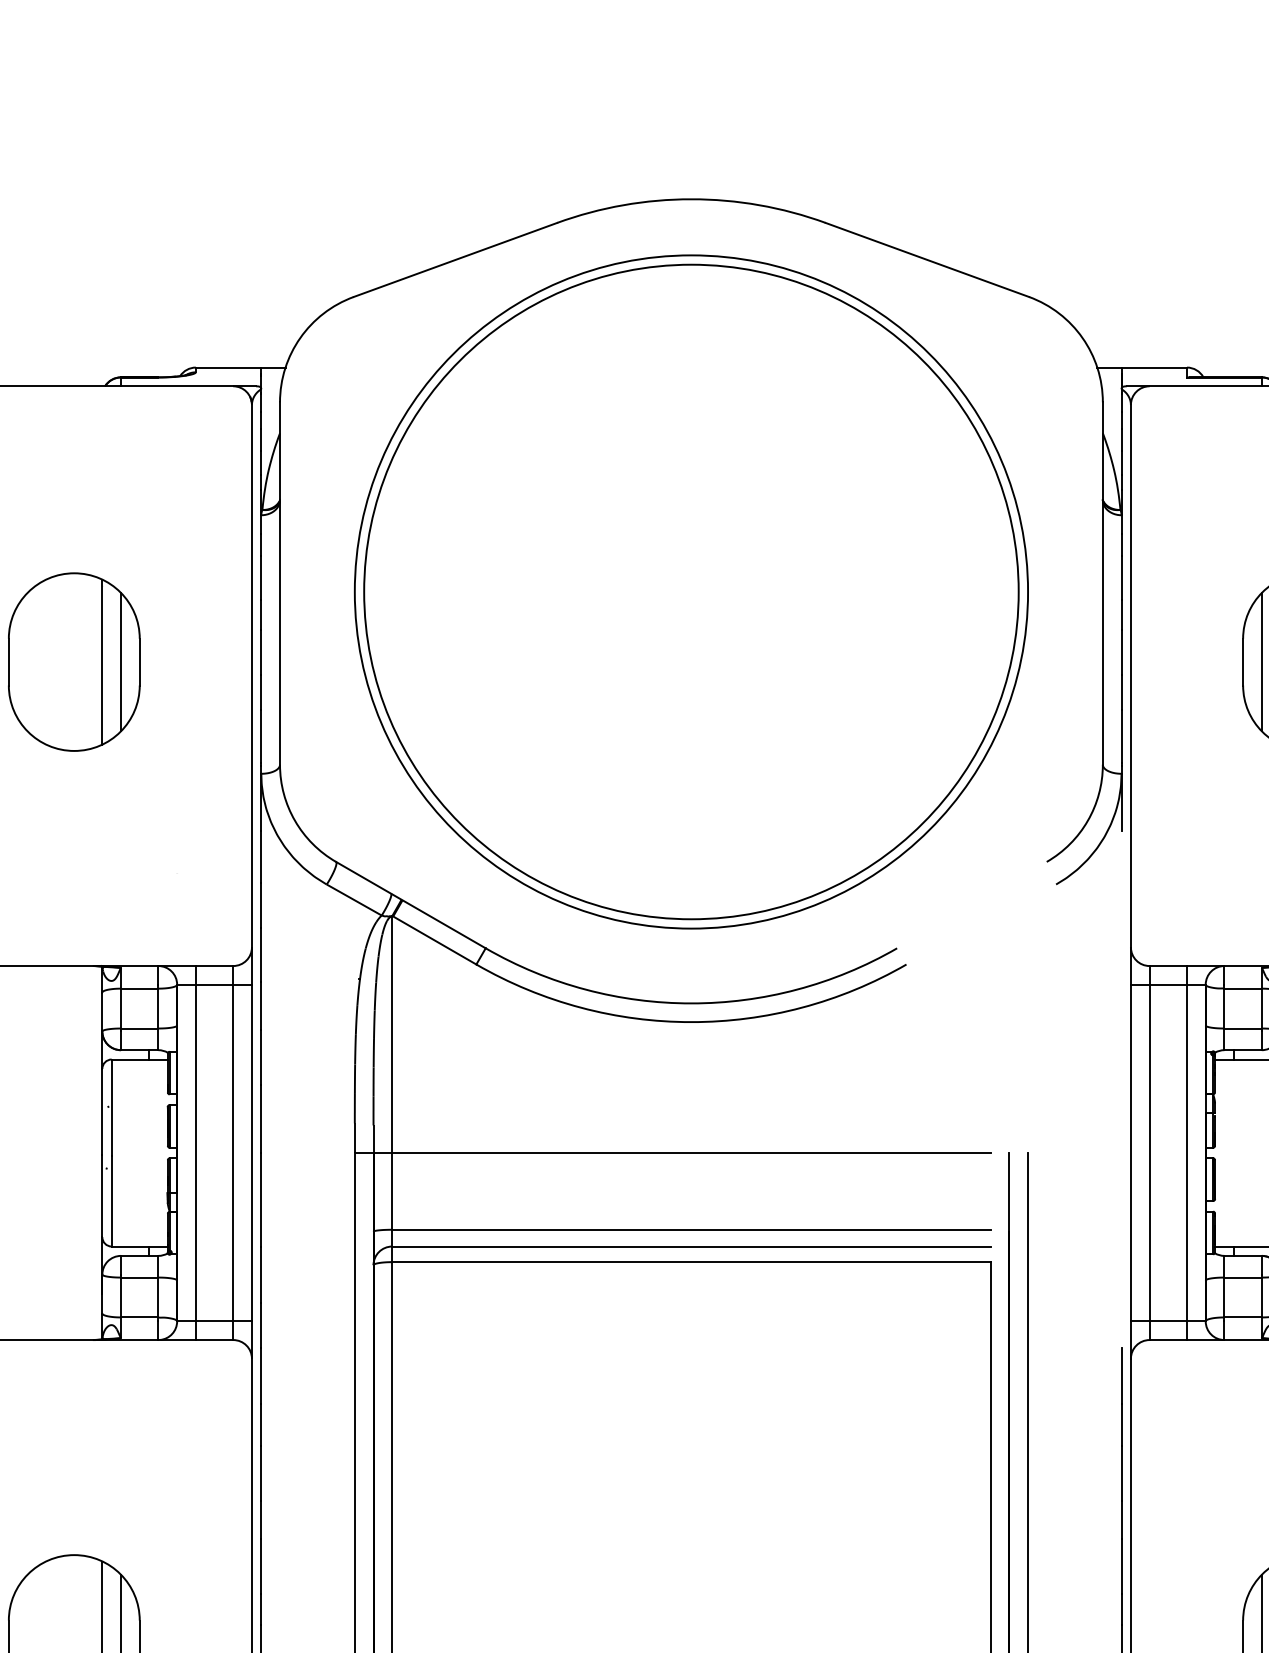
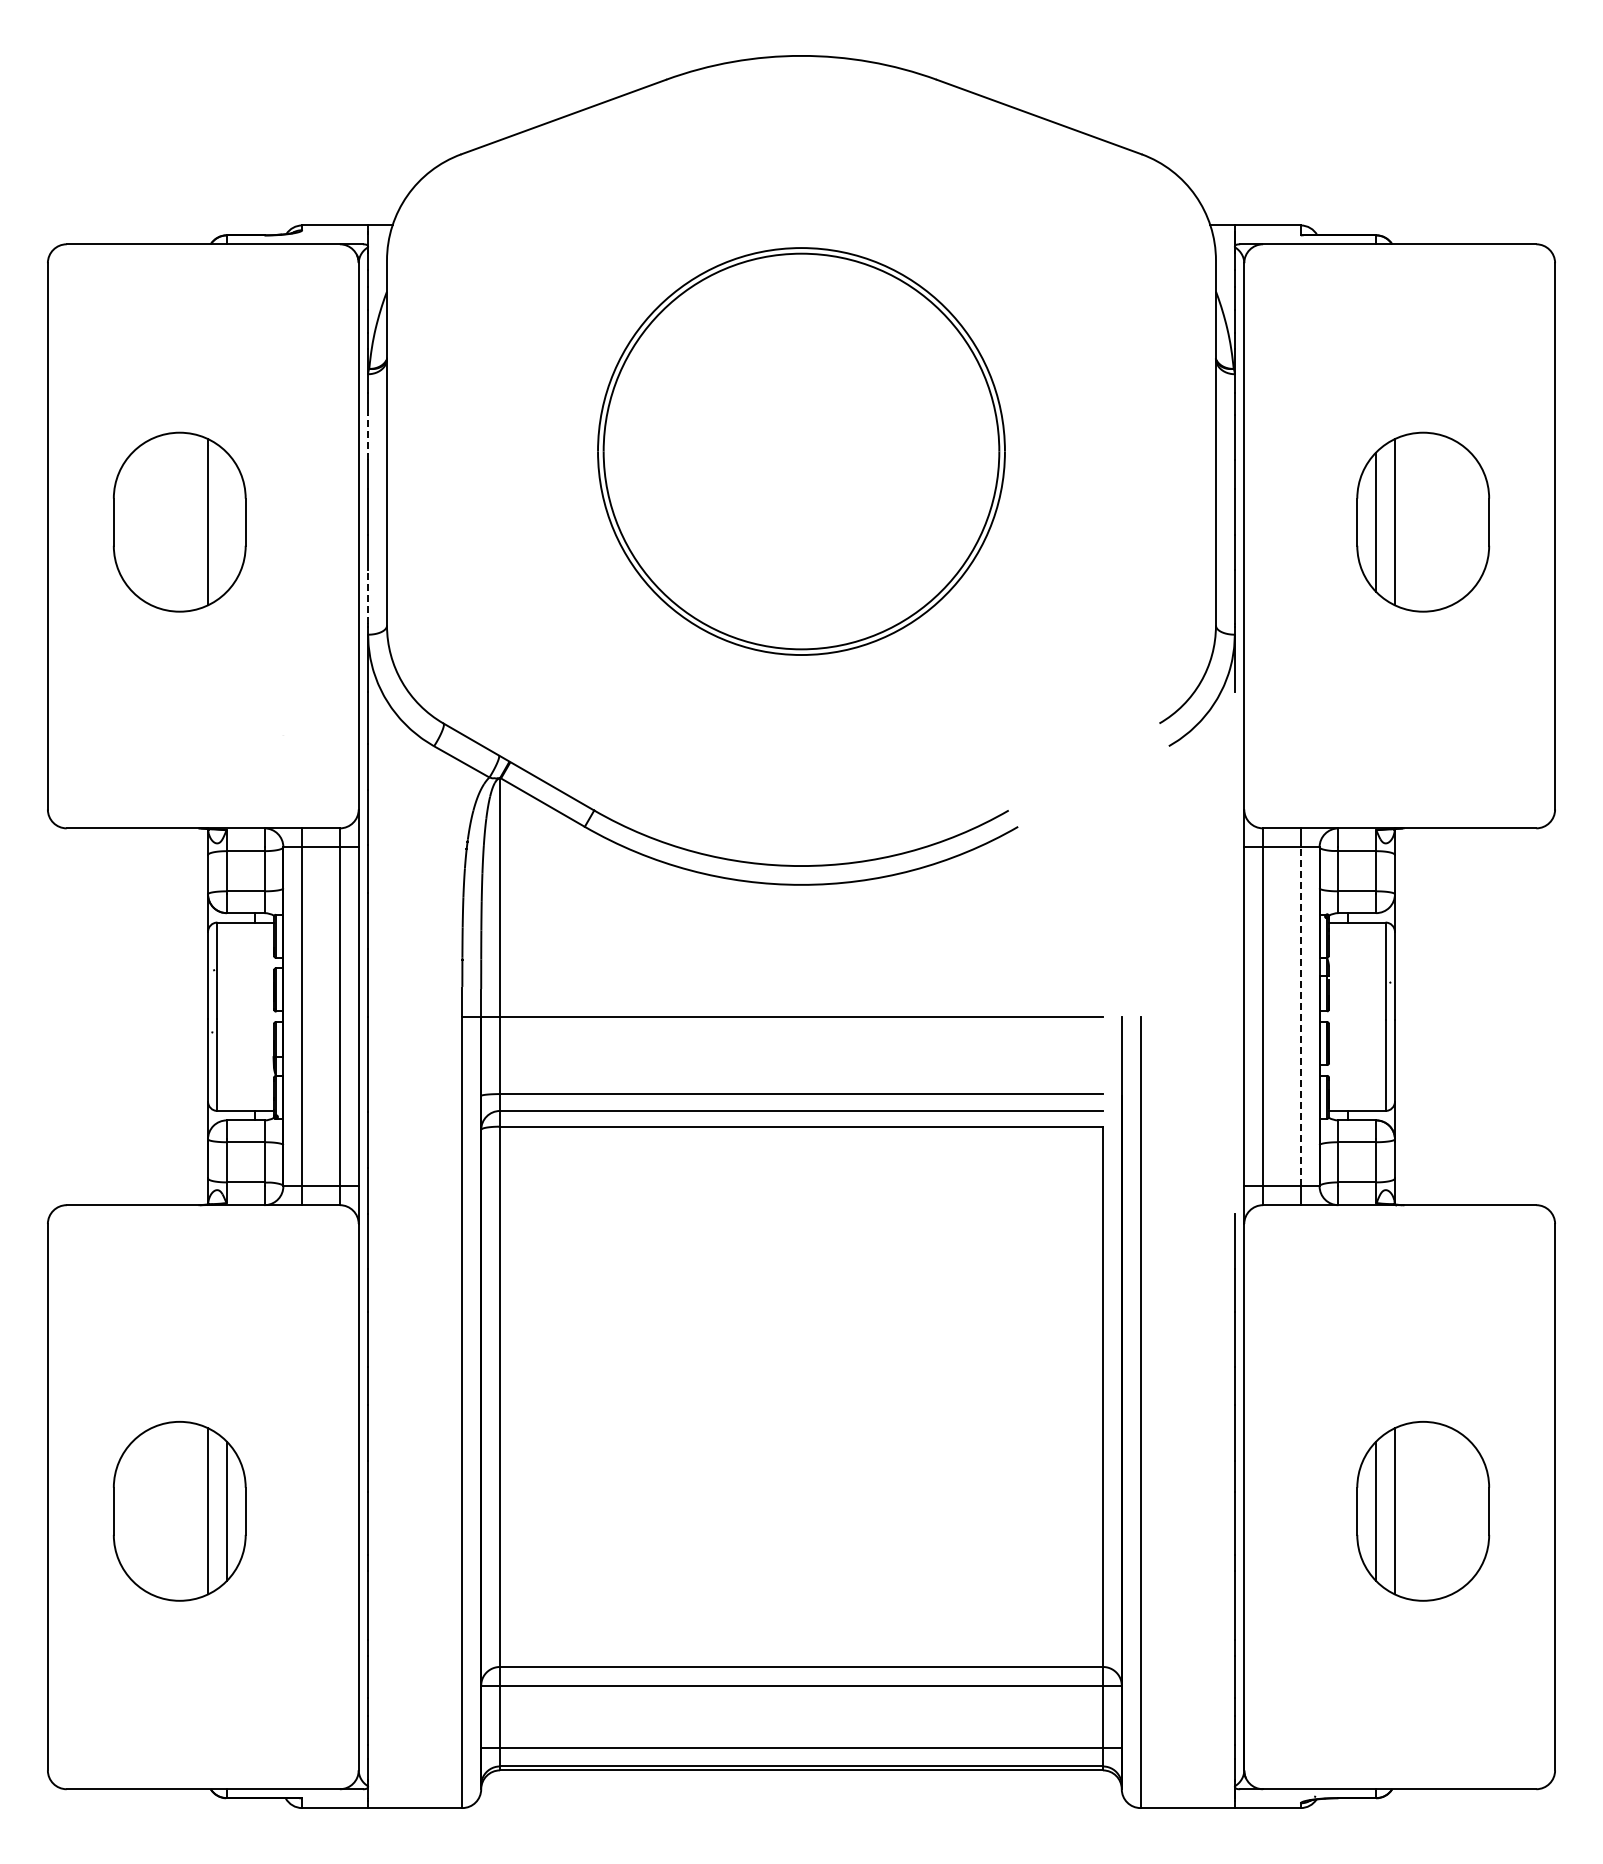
line: (261, 577) -> (368, 436), solid -> dashed
part: (691, 591) -> (801, 451), size x0.6
line: (120, 661) -> (226, 521), removed
line: (261, 735) -> (368, 596), solid -> dashed
line: (1186, 1152) -> (1300, 1016), solid -> dashed

